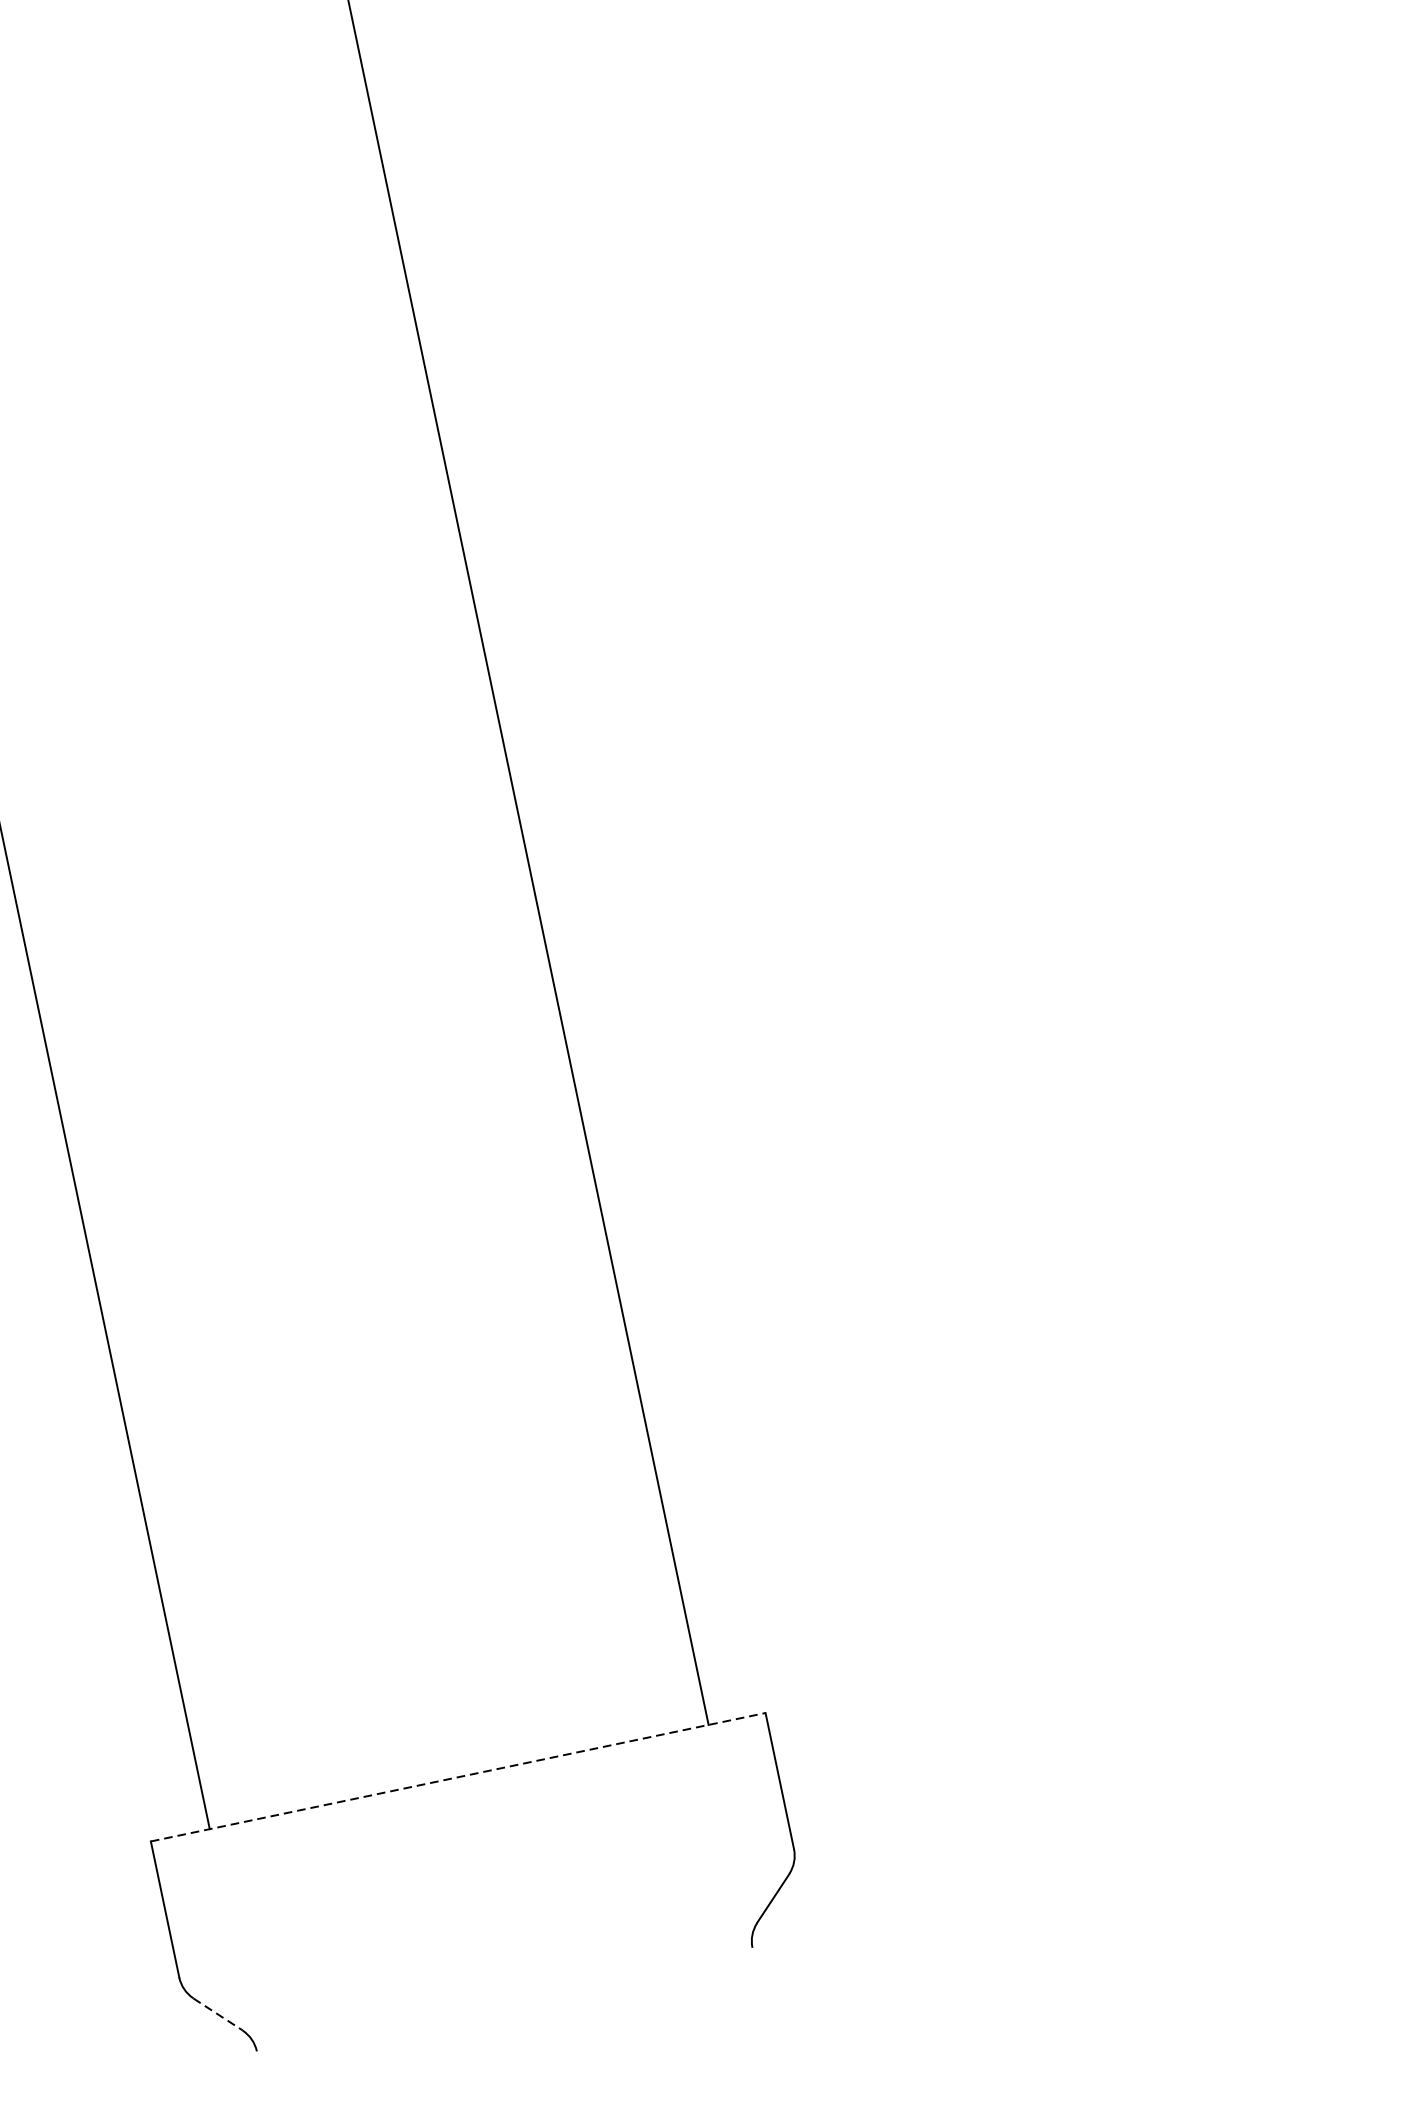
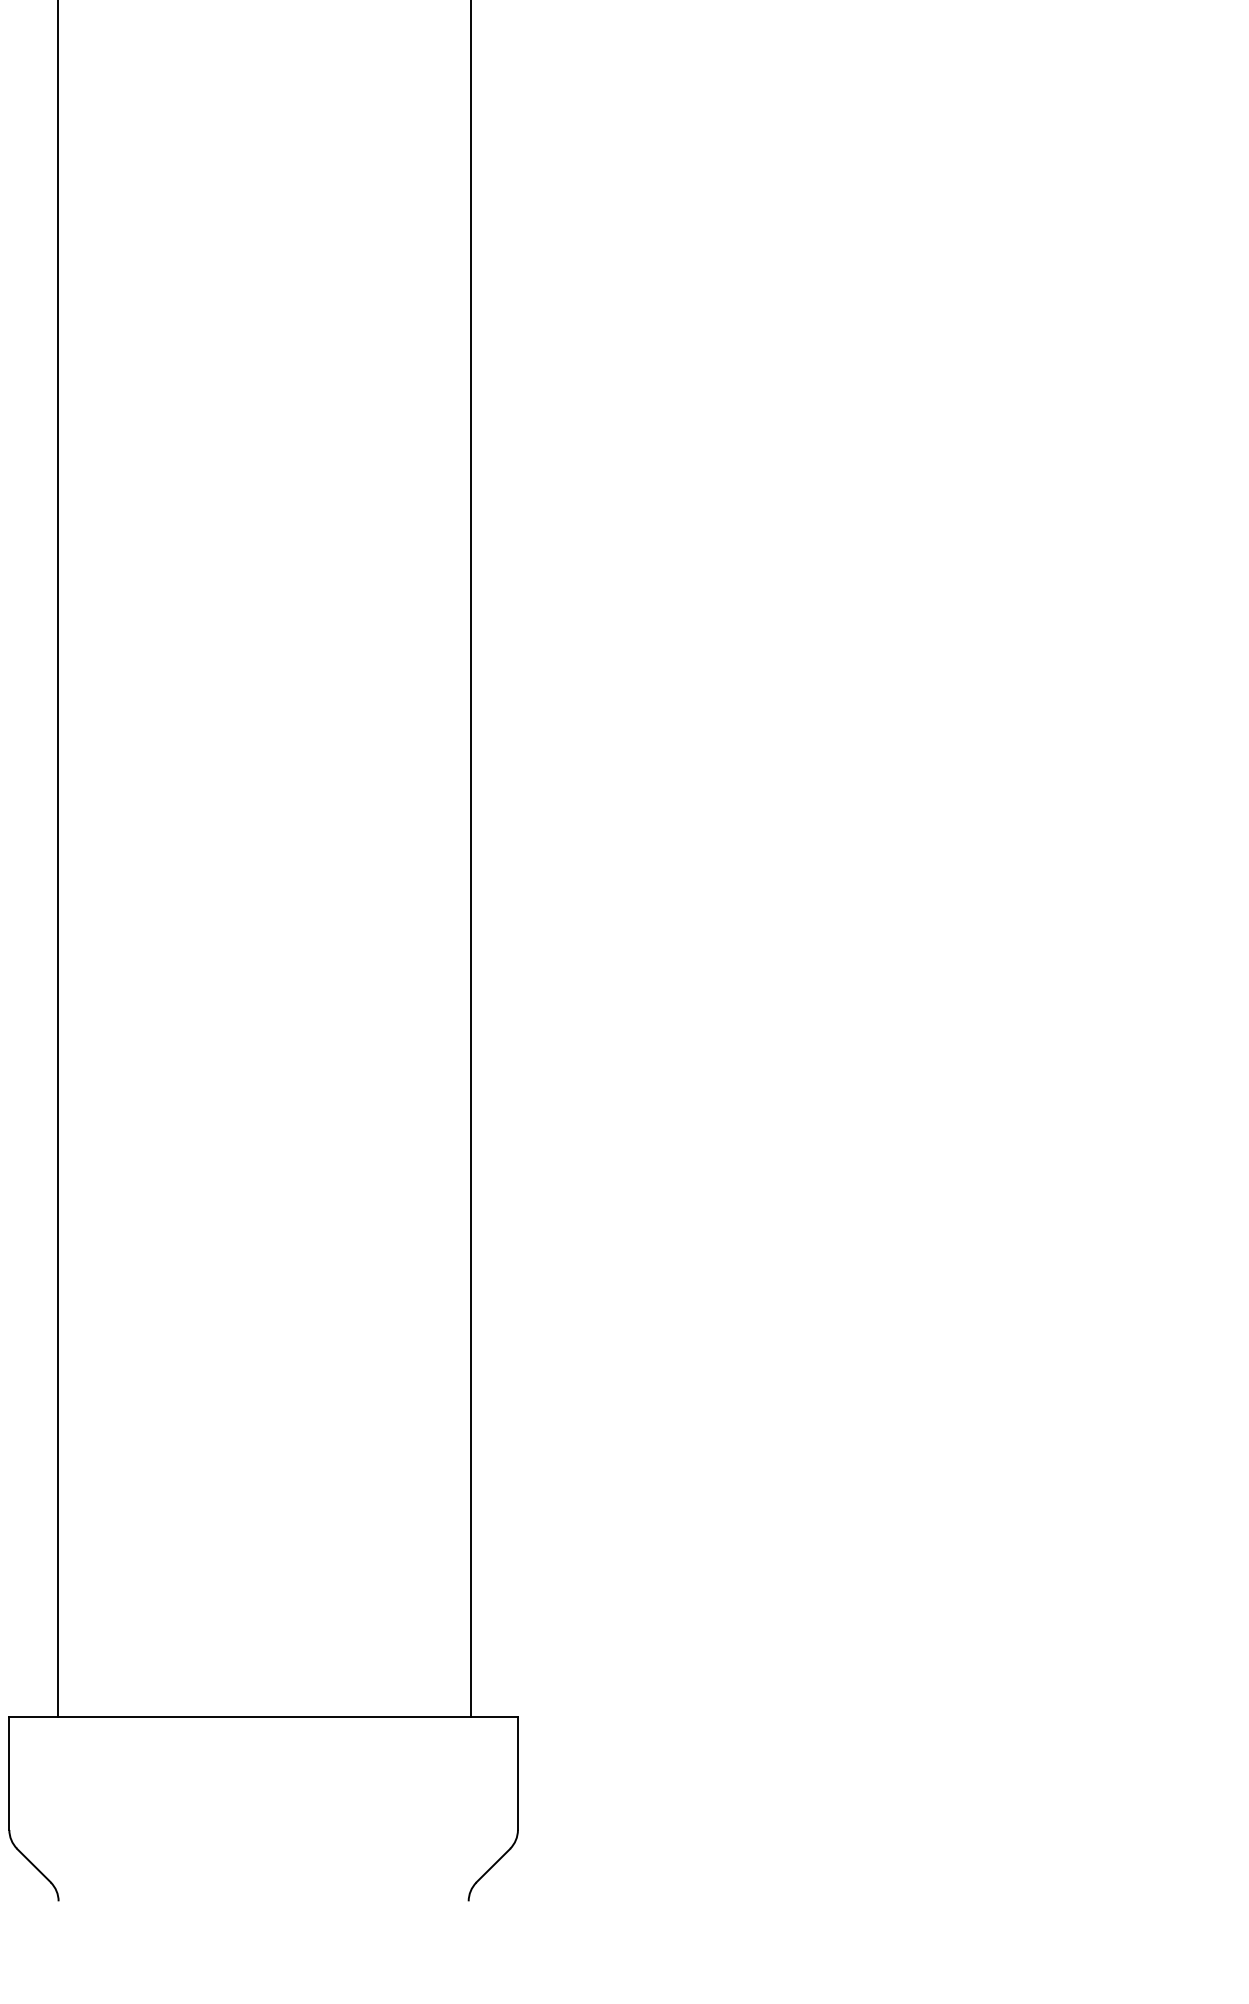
line: (459, 1777) -> (264, 1717), dashed -> solid
line: (218, 2014) -> (34, 1865), dashed -> solid

